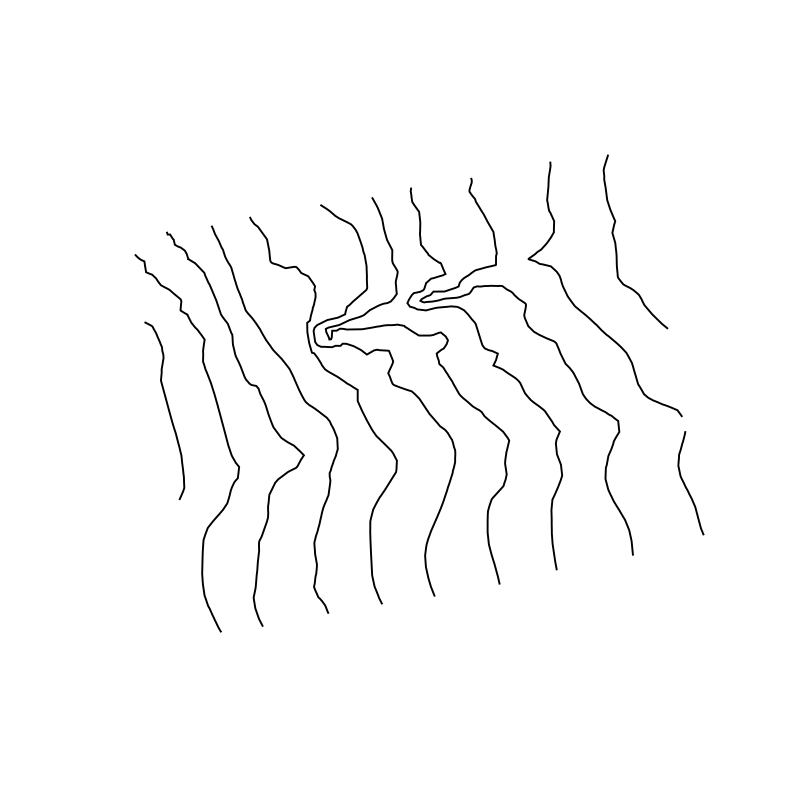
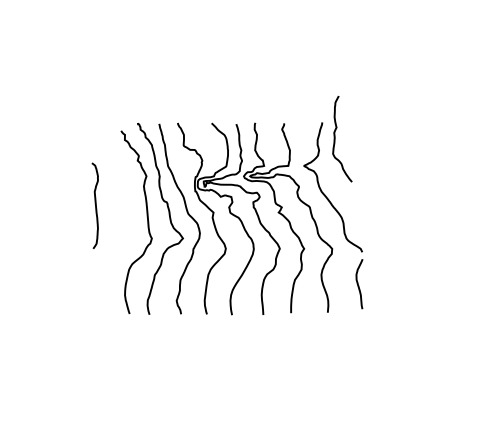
curve: (617, 246) -> (335, 139), moved
curve: (167, 408) -> (95, 205), moved

